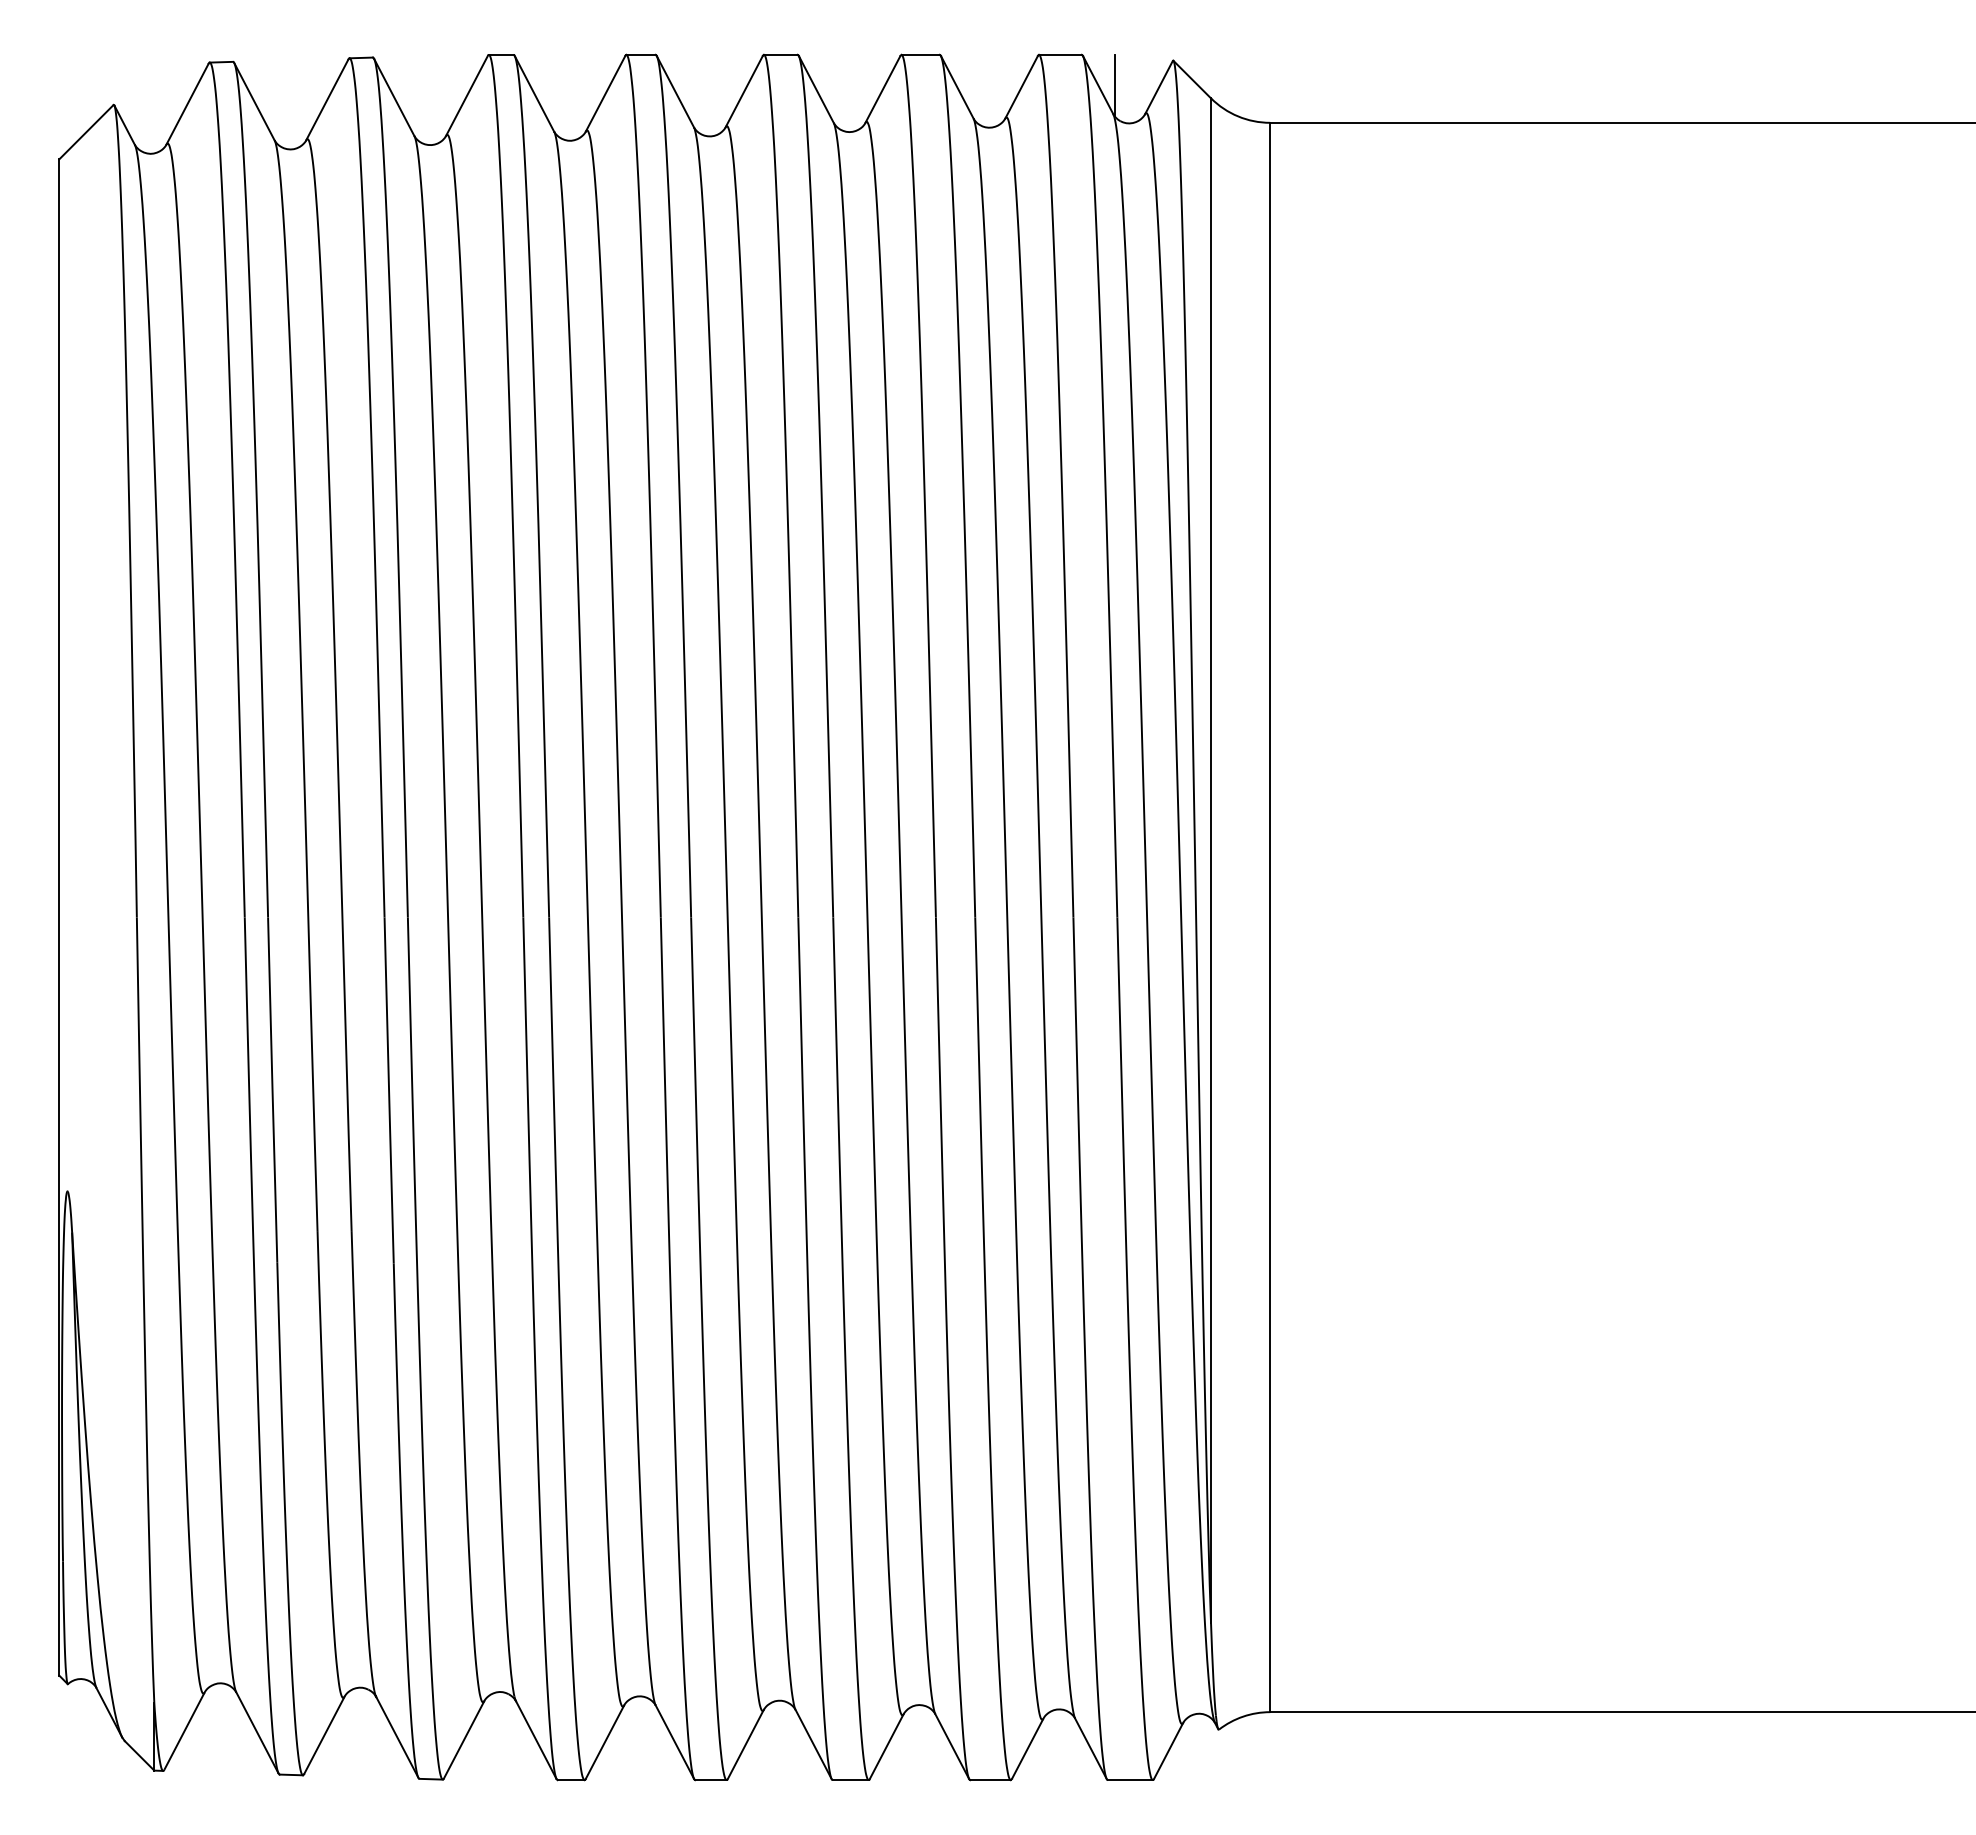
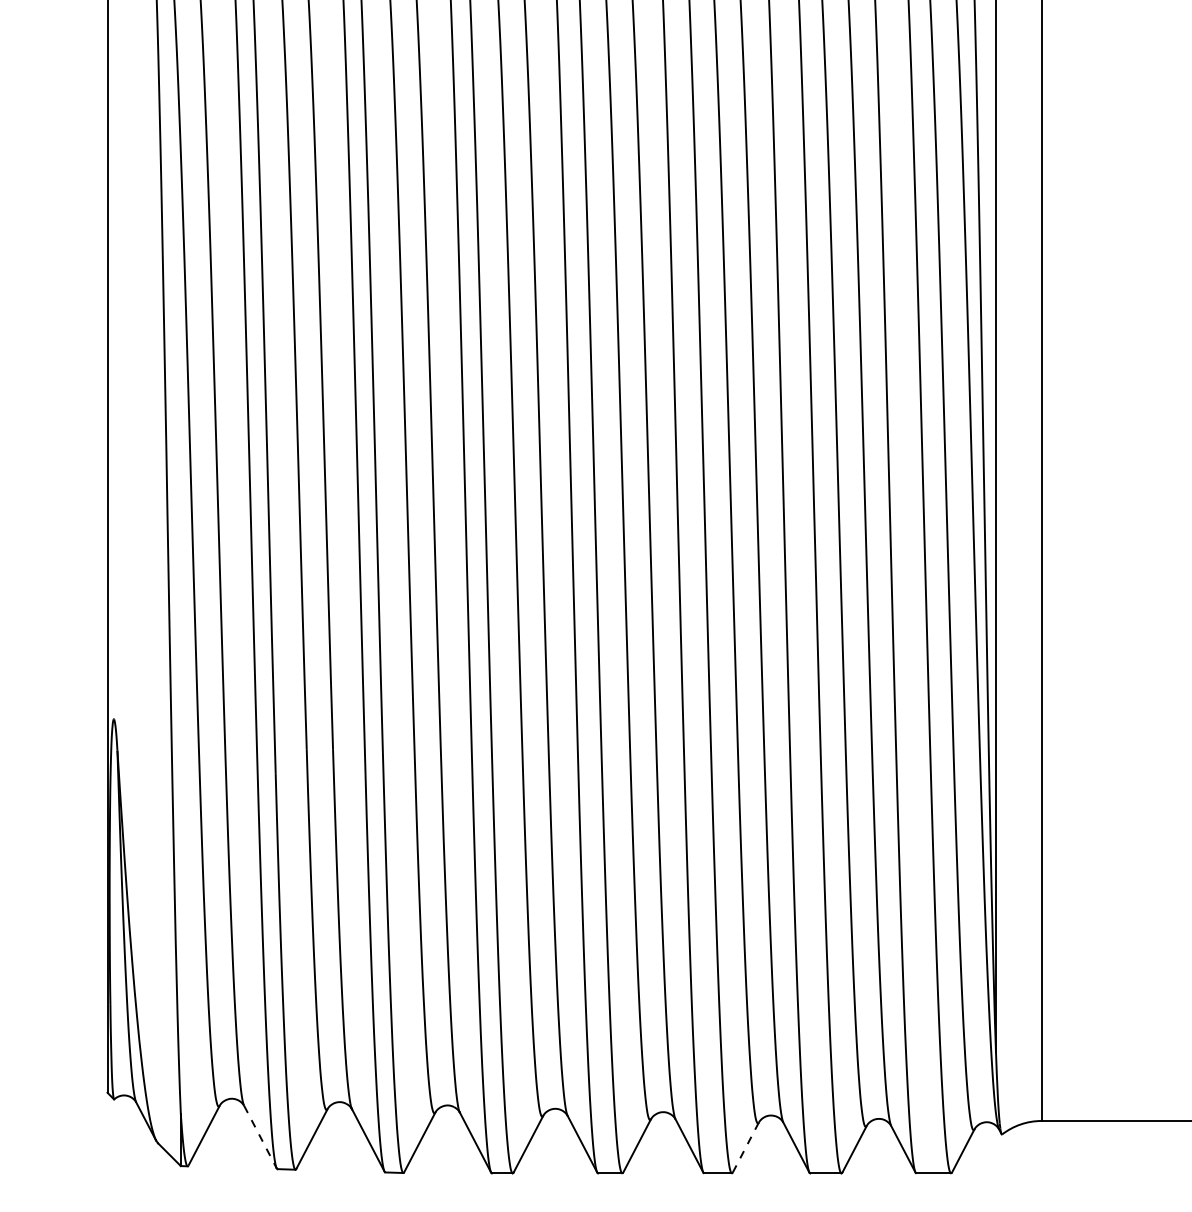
line: (257, 1732) -> (260, 1136), solid -> dashed
line: (886, 1746) -> (745, 1147), solid -> dashed

